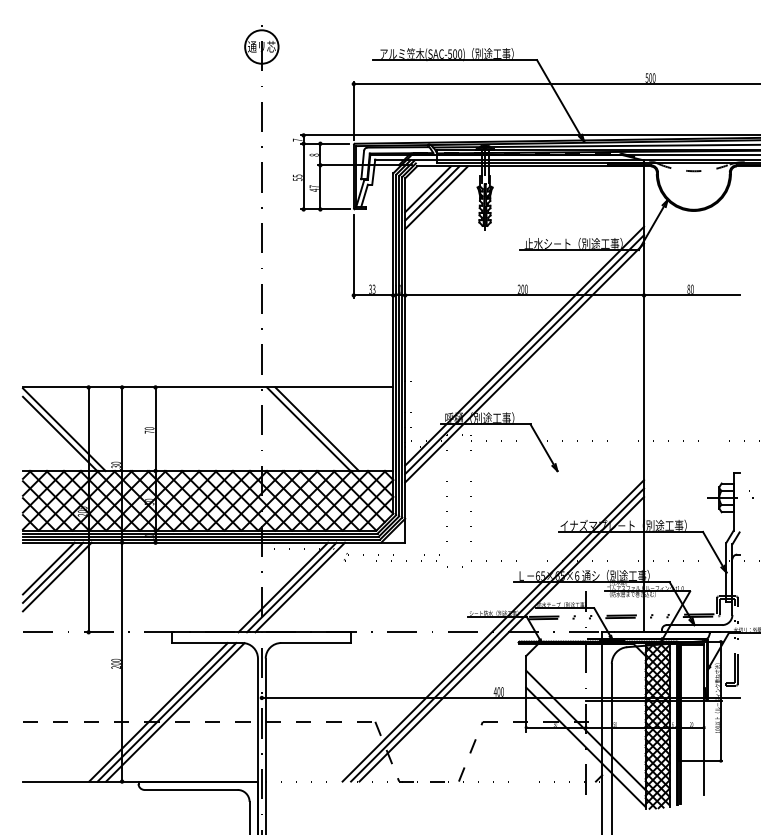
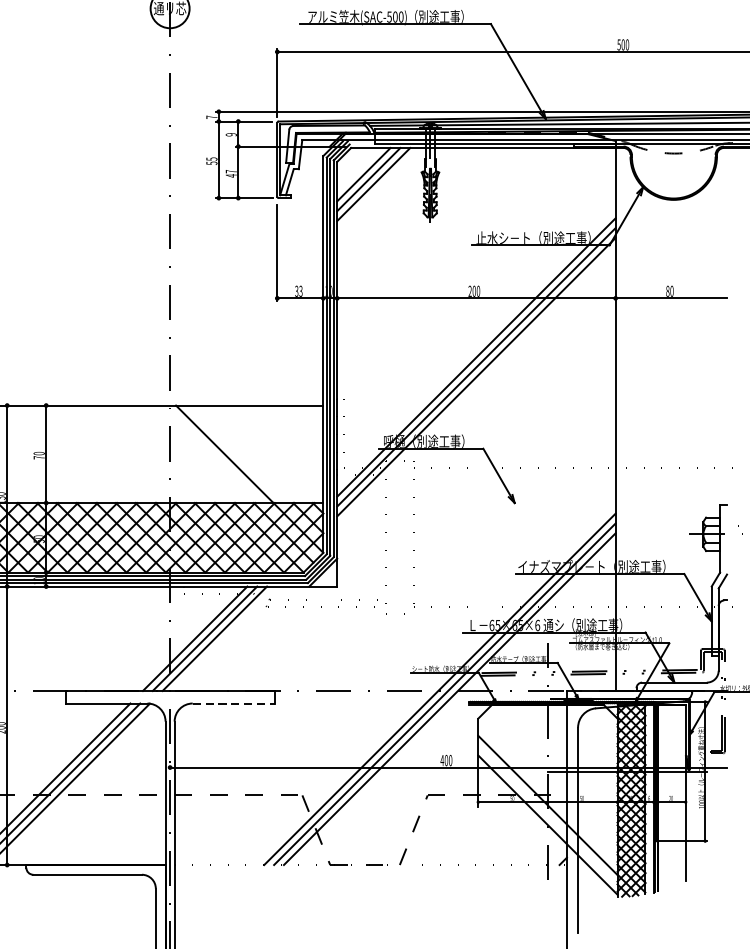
text: (313, 154) -> (230, 134), 8 -> 9
line: (316, 429) -> (233, 454), removed
line: (316, 643) -> (233, 704), solid -> dashed

